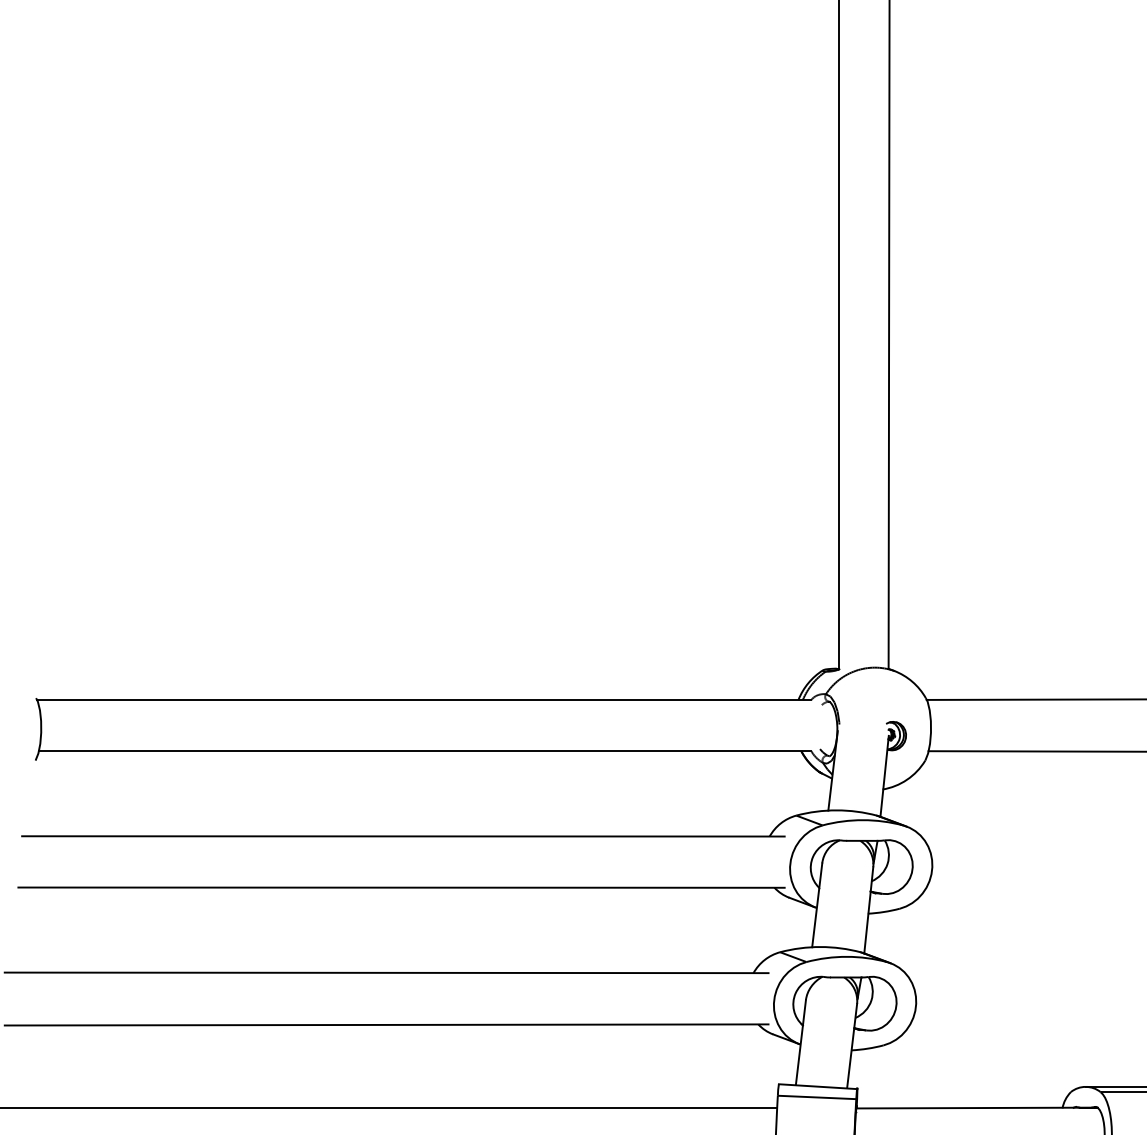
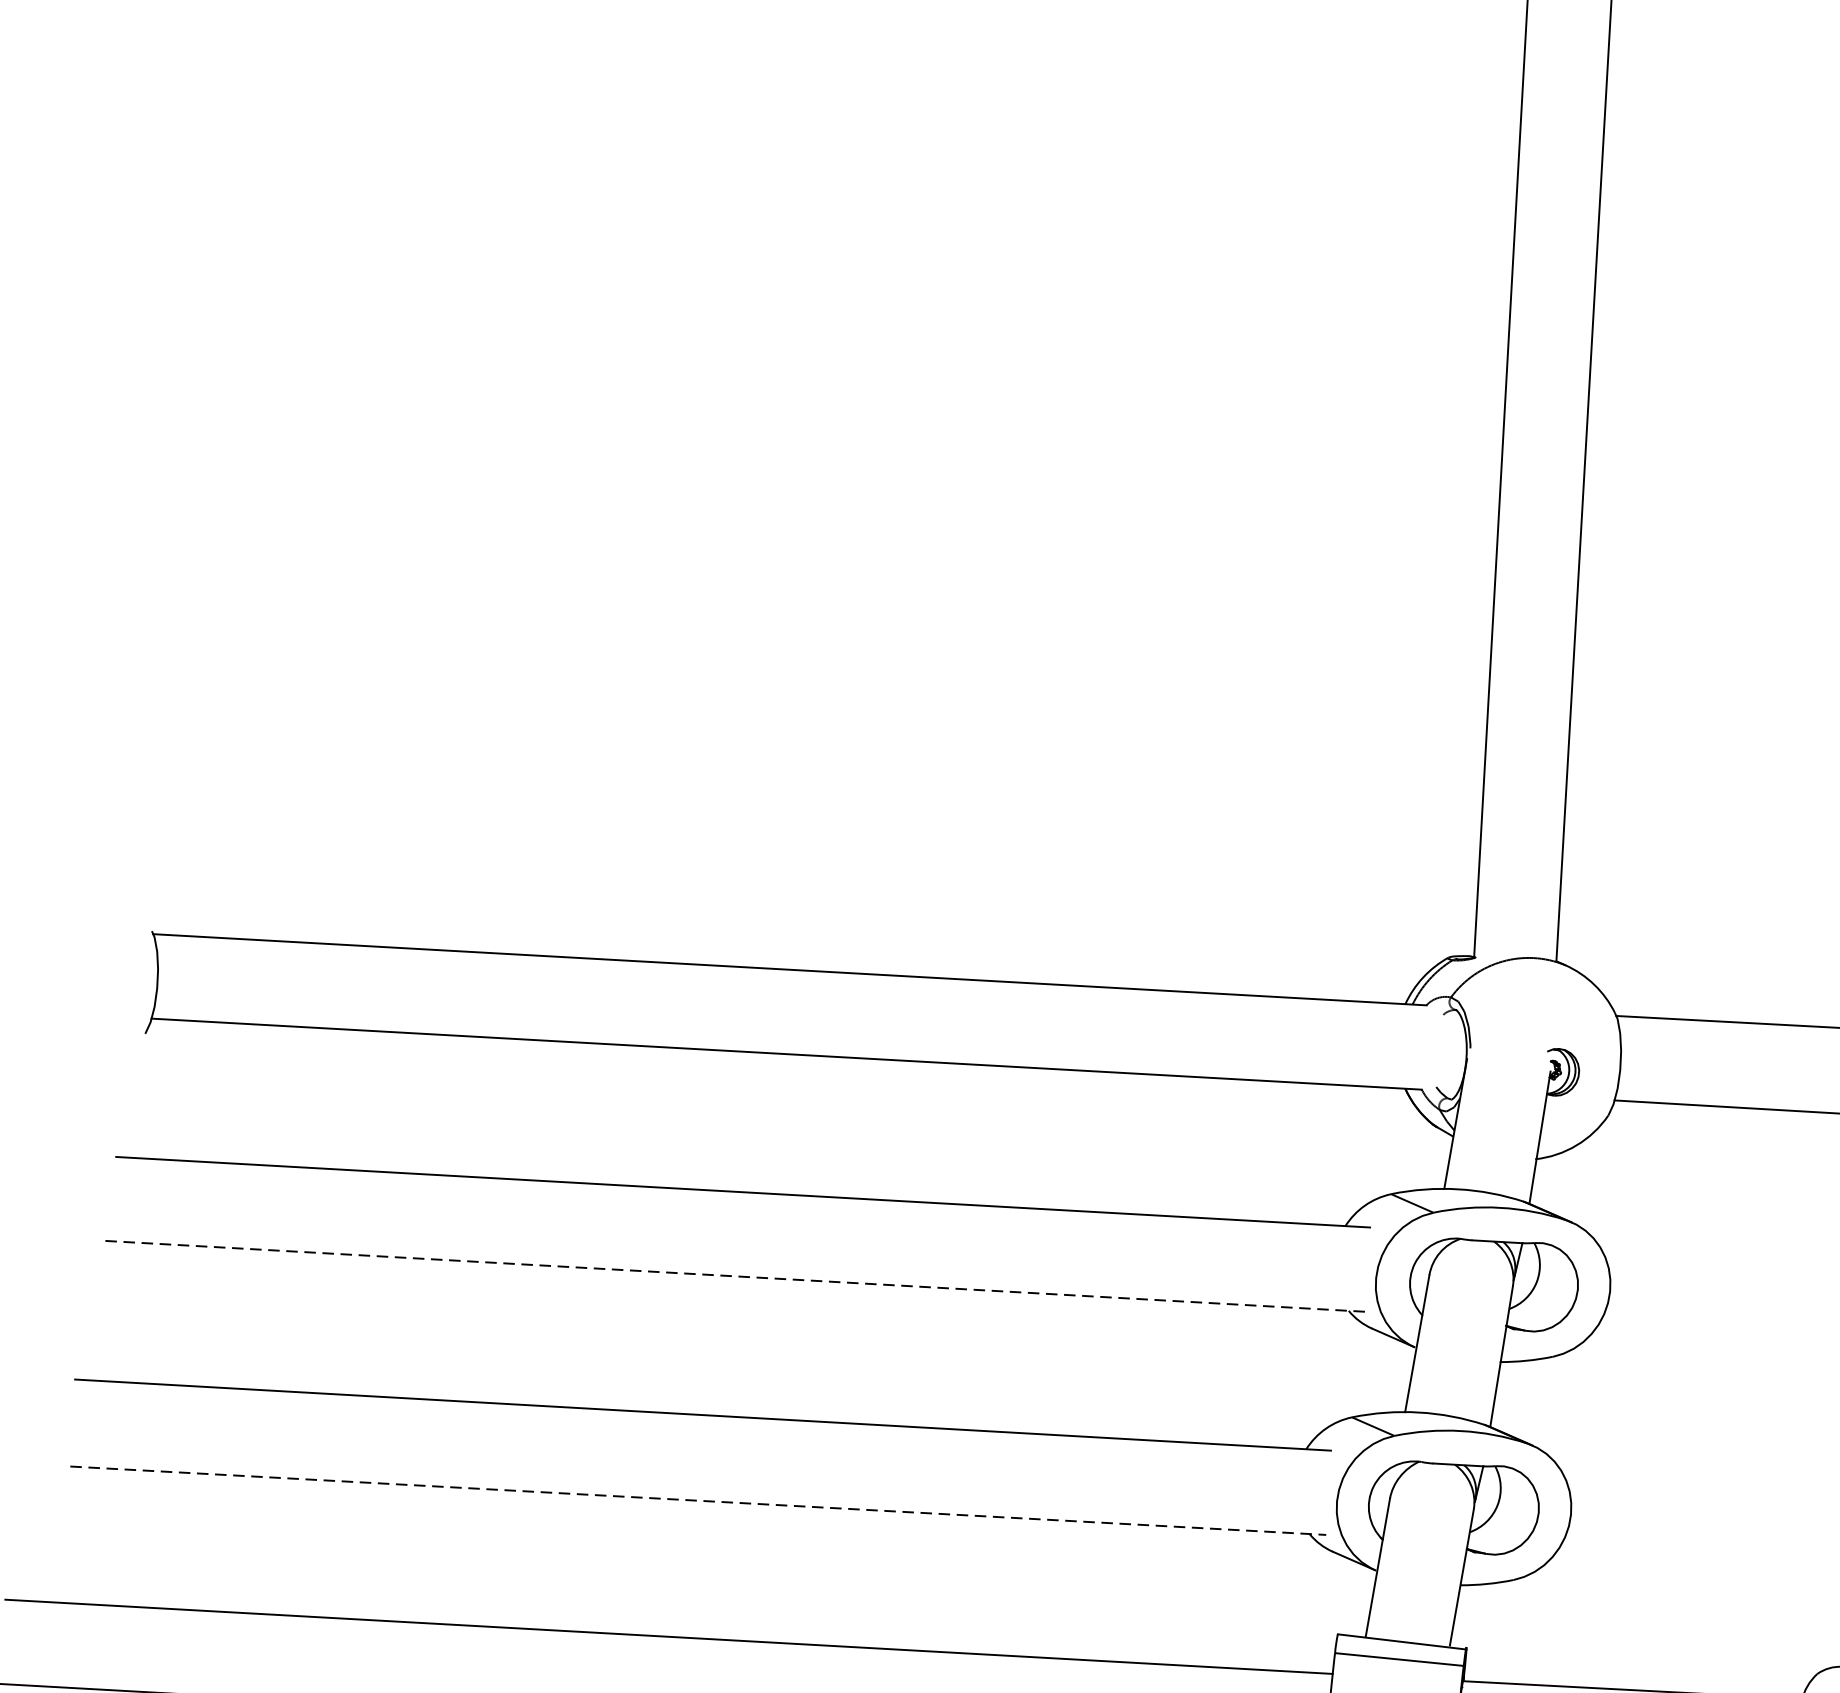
line: (402, 887) -> (736, 1276), solid -> dashed
line: (386, 1024) -> (698, 1499), solid -> dashed

